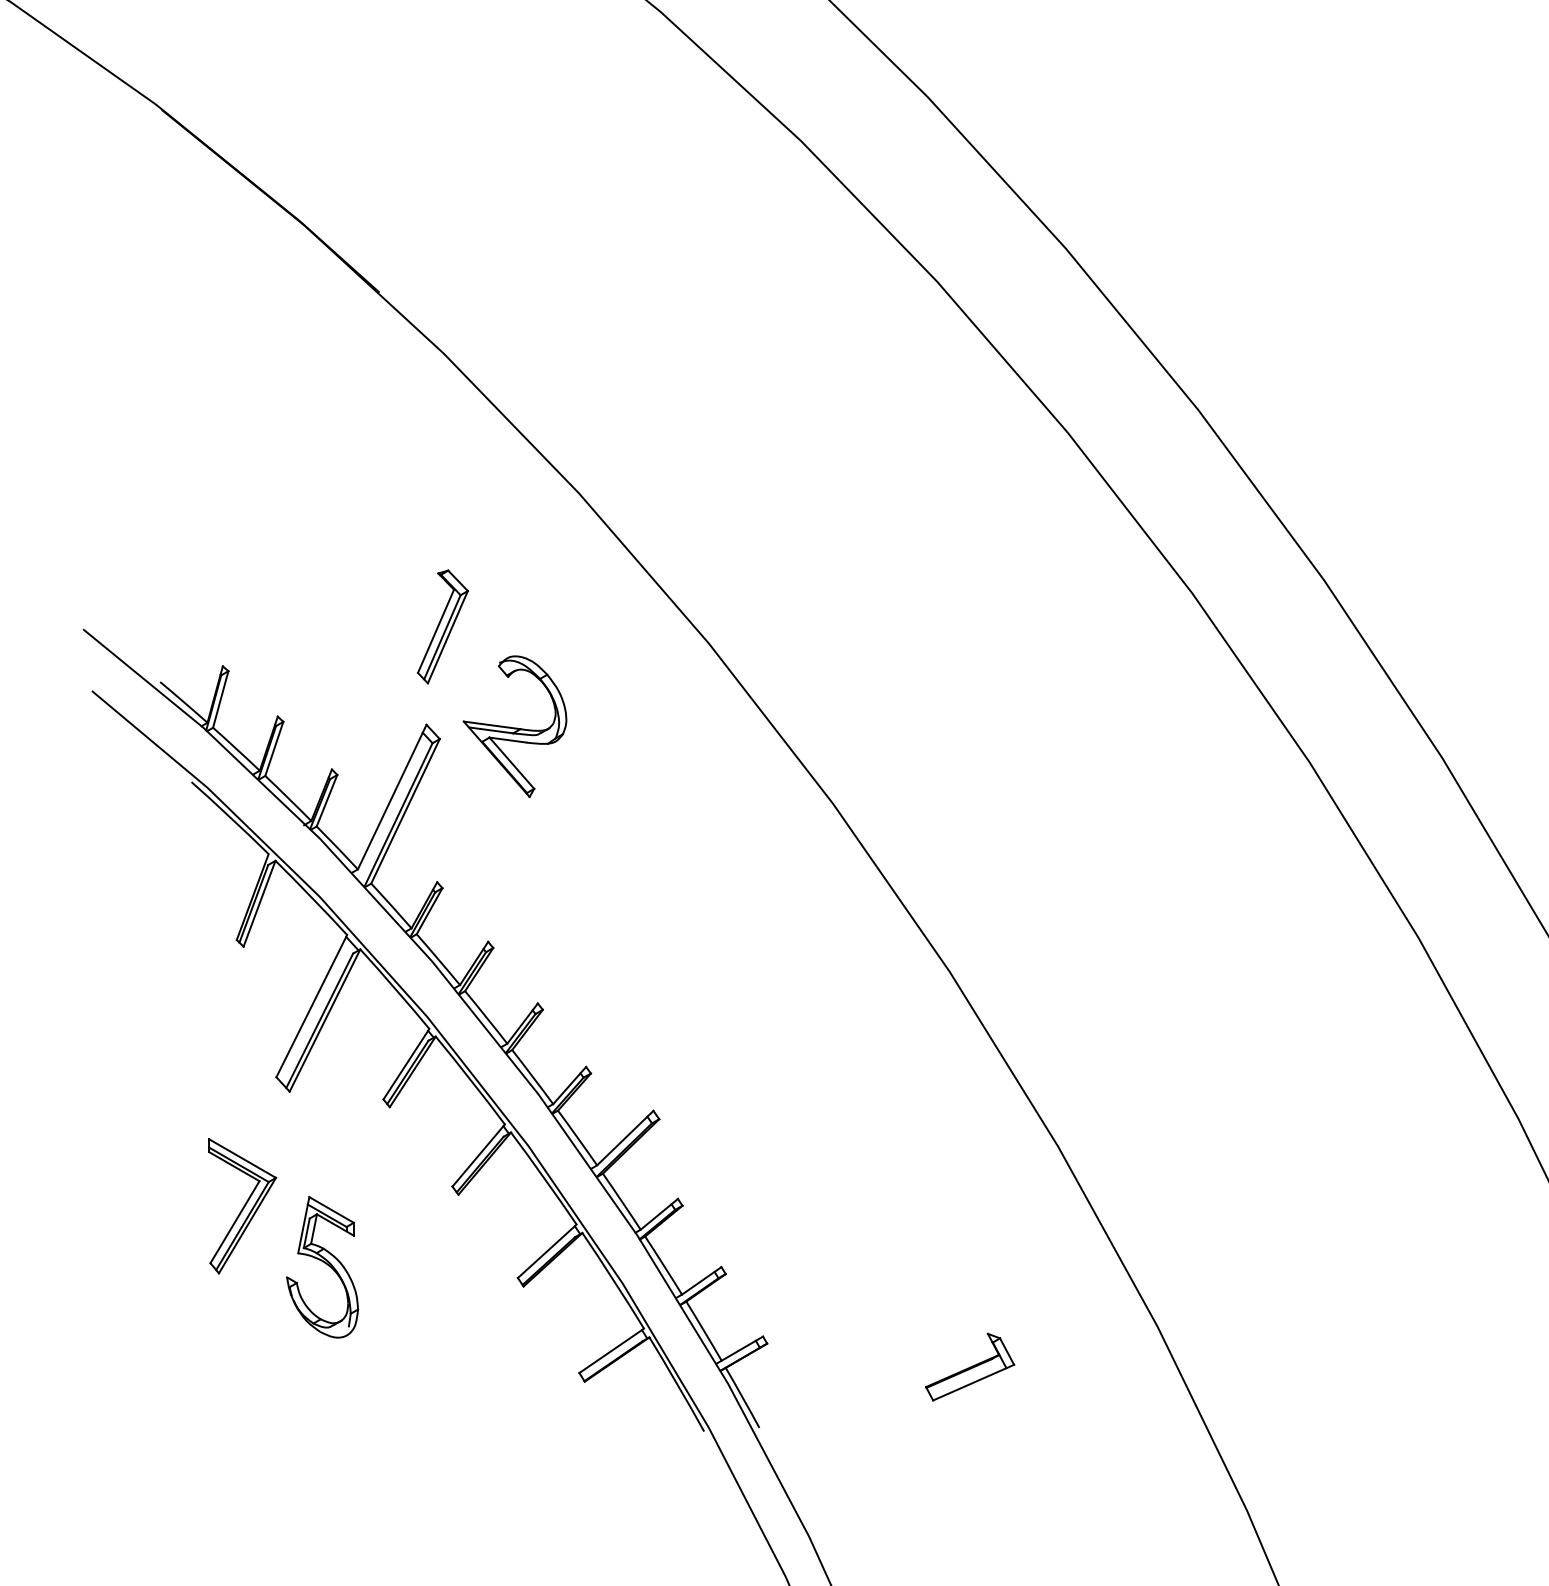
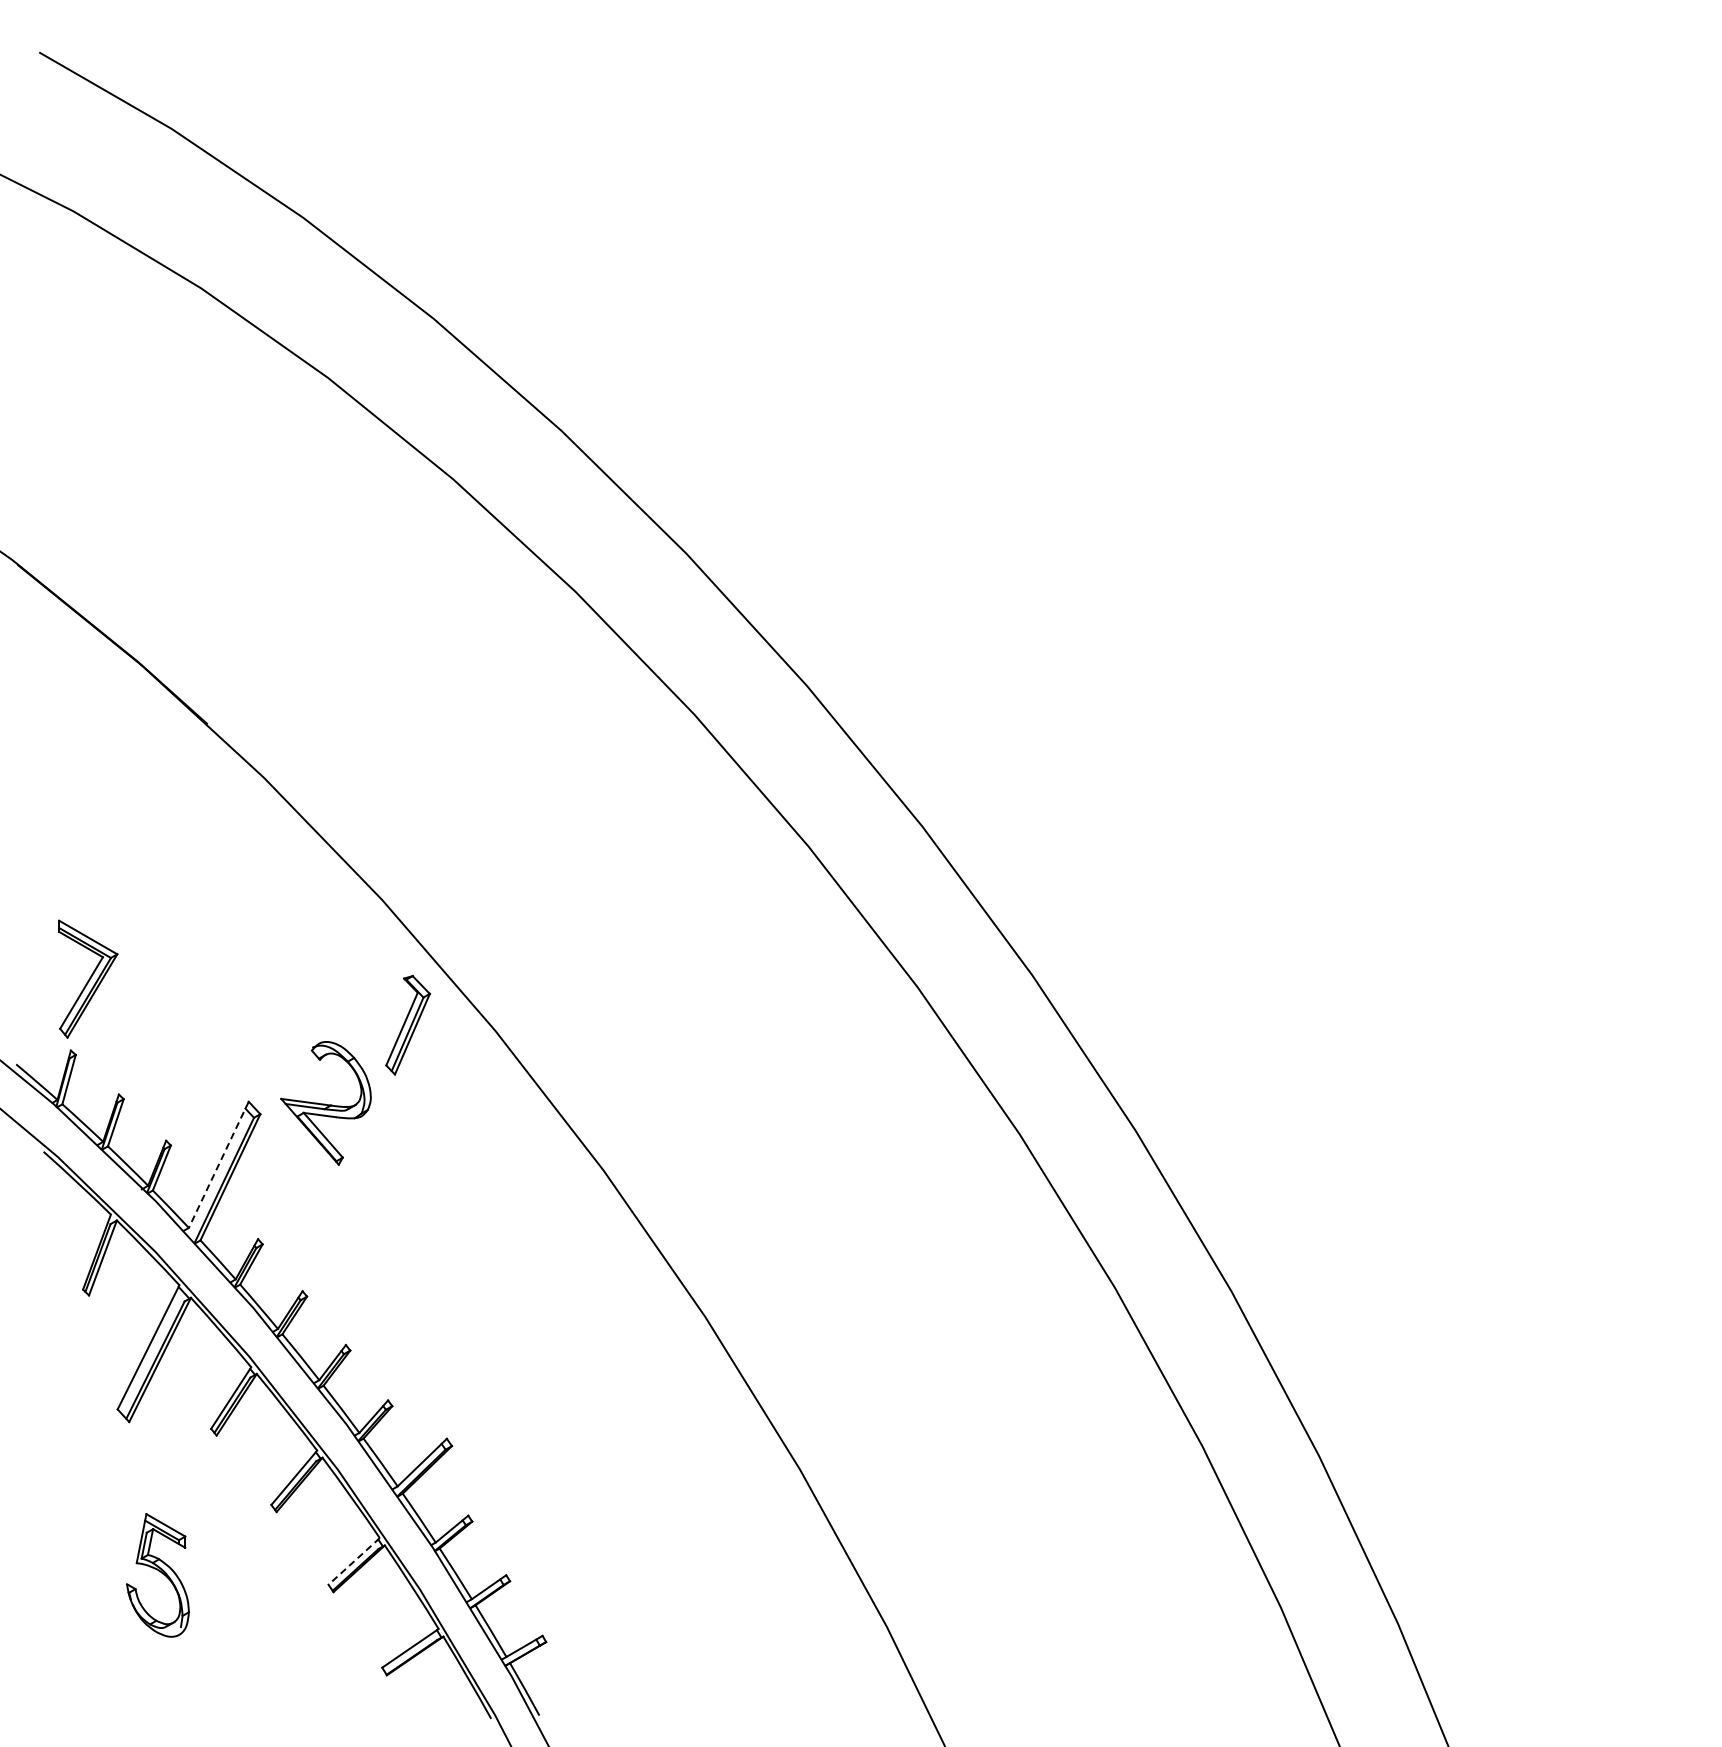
part: (442, 627) -> (407, 1025), moved
line: (391, 796) -> (218, 1164), solid -> dashed
part: (242, 1205) -> (88, 978), moved
line: (547, 1251) -> (354, 1561), solid -> dashed
part: (969, 1367) -> (722, 1662), removed

